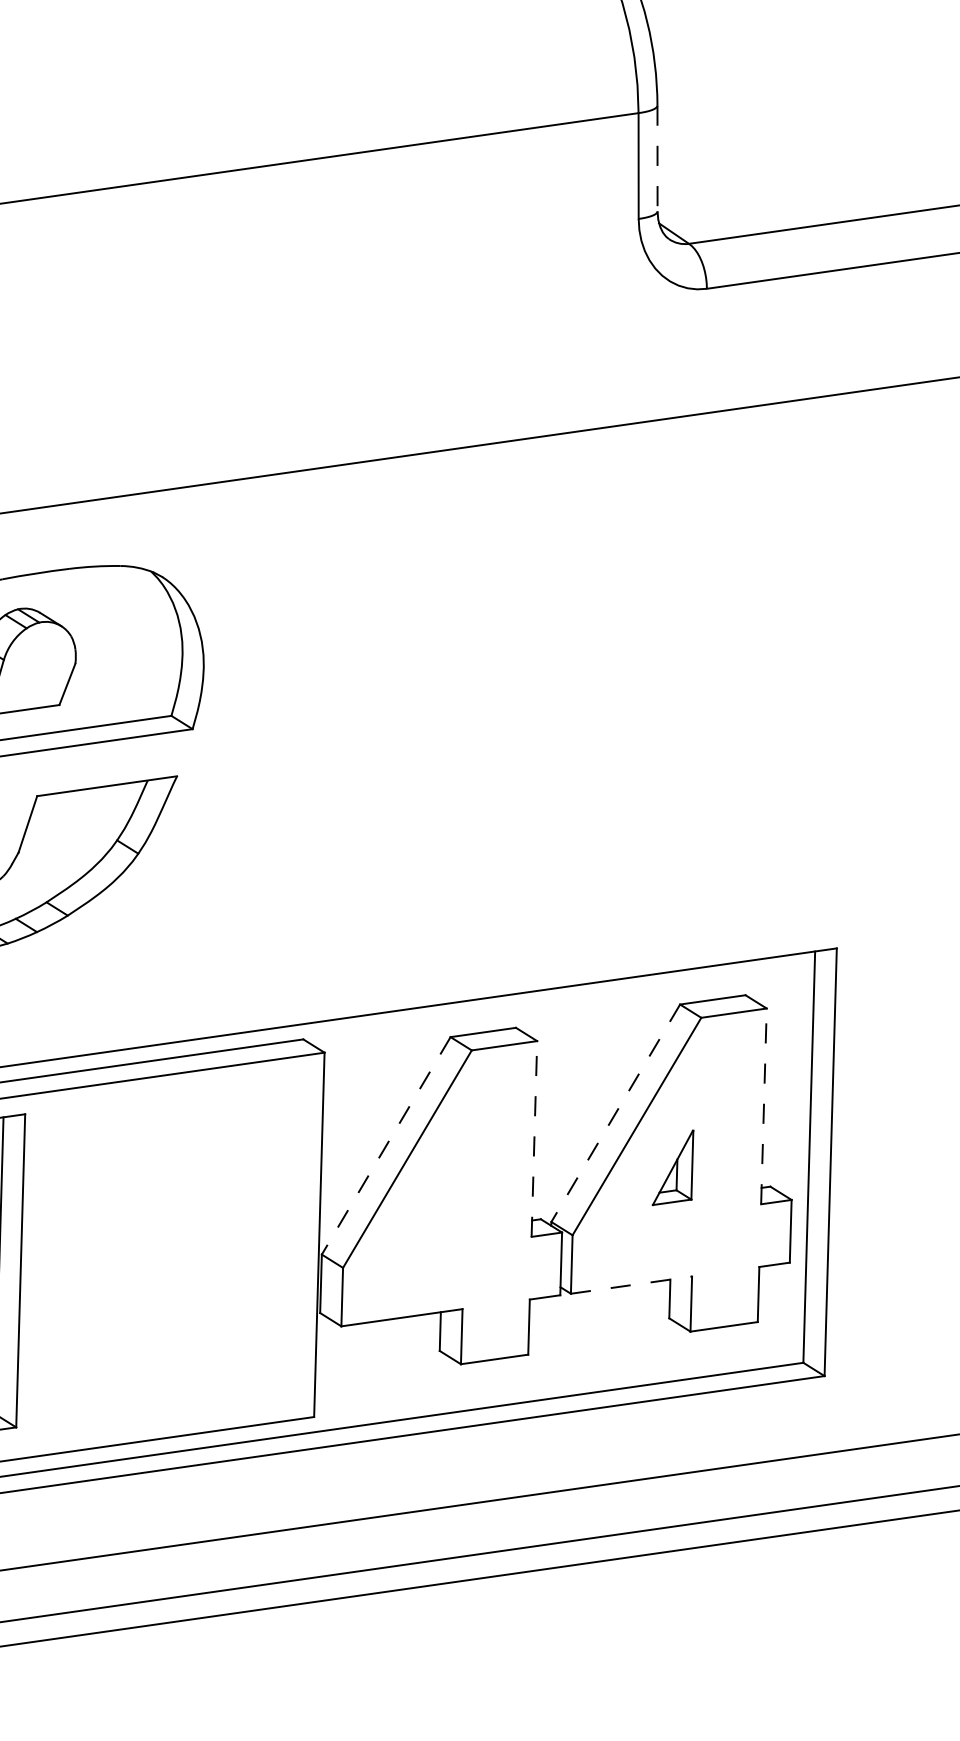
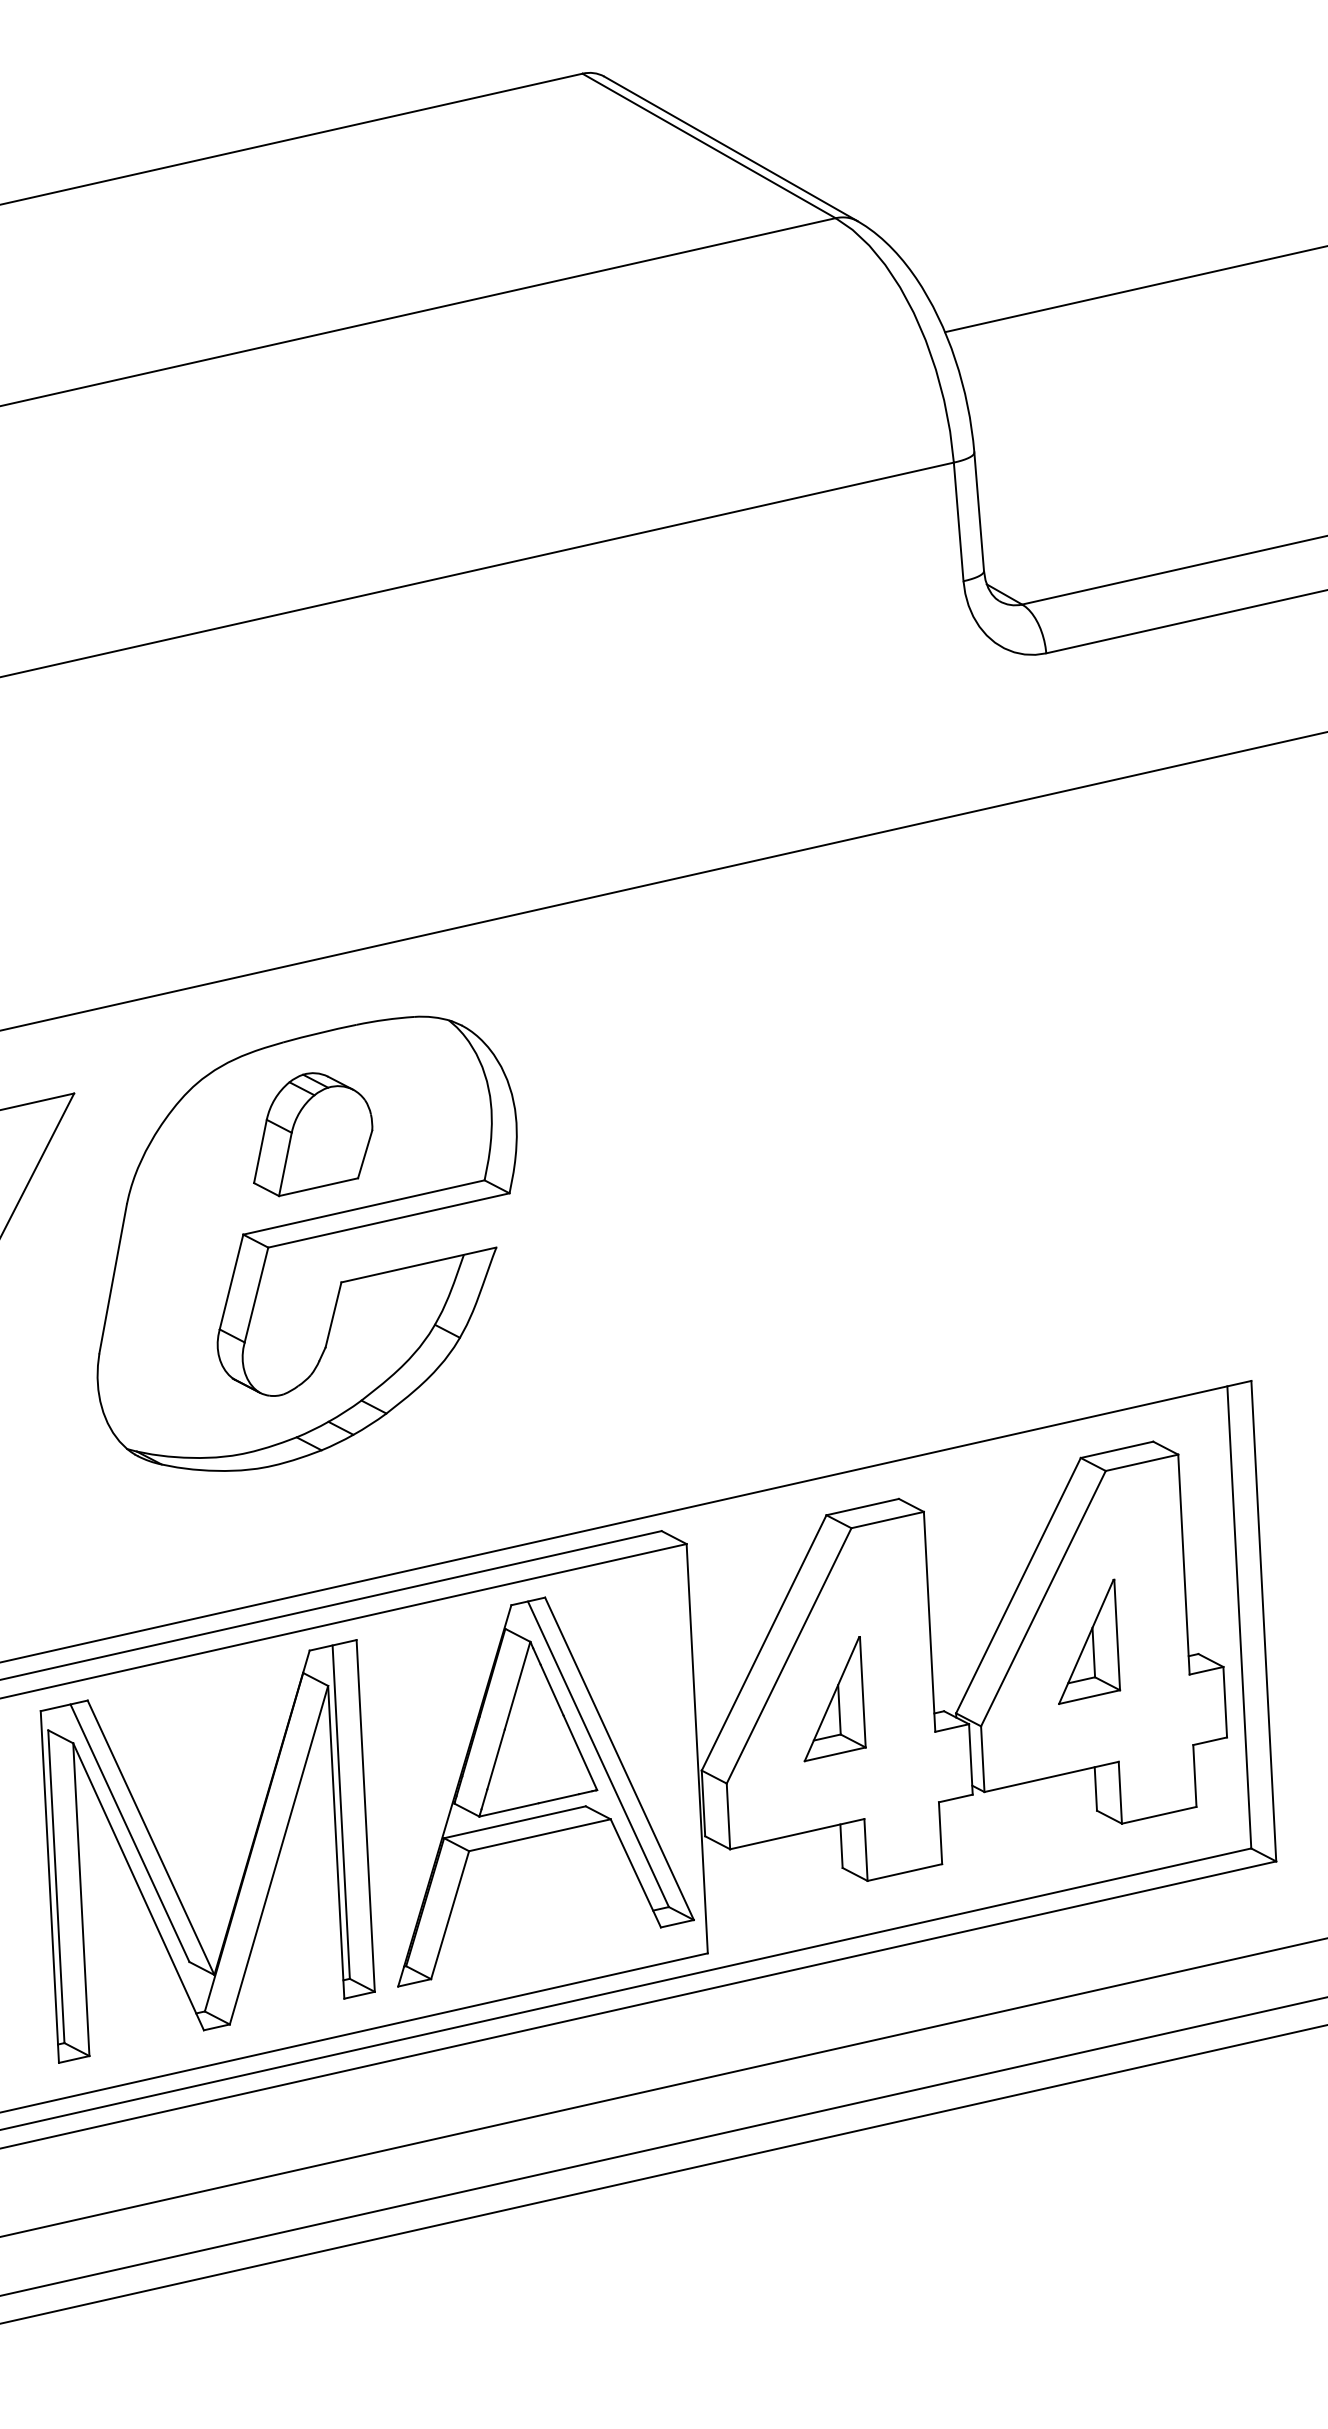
line: (657, 159) -> (979, 512), dashed -> solid
line: (763, 1106) -> (1183, 1564), dashed -> solid
line: (615, 1113) -> (1018, 1586), dashed -> solid
line: (534, 1138) -> (929, 1621), dashed -> solid
line: (385, 1146) -> (763, 1643), dashed -> solid
part: (674, 1167) -> (1089, 1641), size x1.43
part: (444, 1201) -> (834, 1699), added
part: (181, 1261) -> (545, 1791), added
line: (631, 1284) -> (1051, 1776), dashed -> solid

